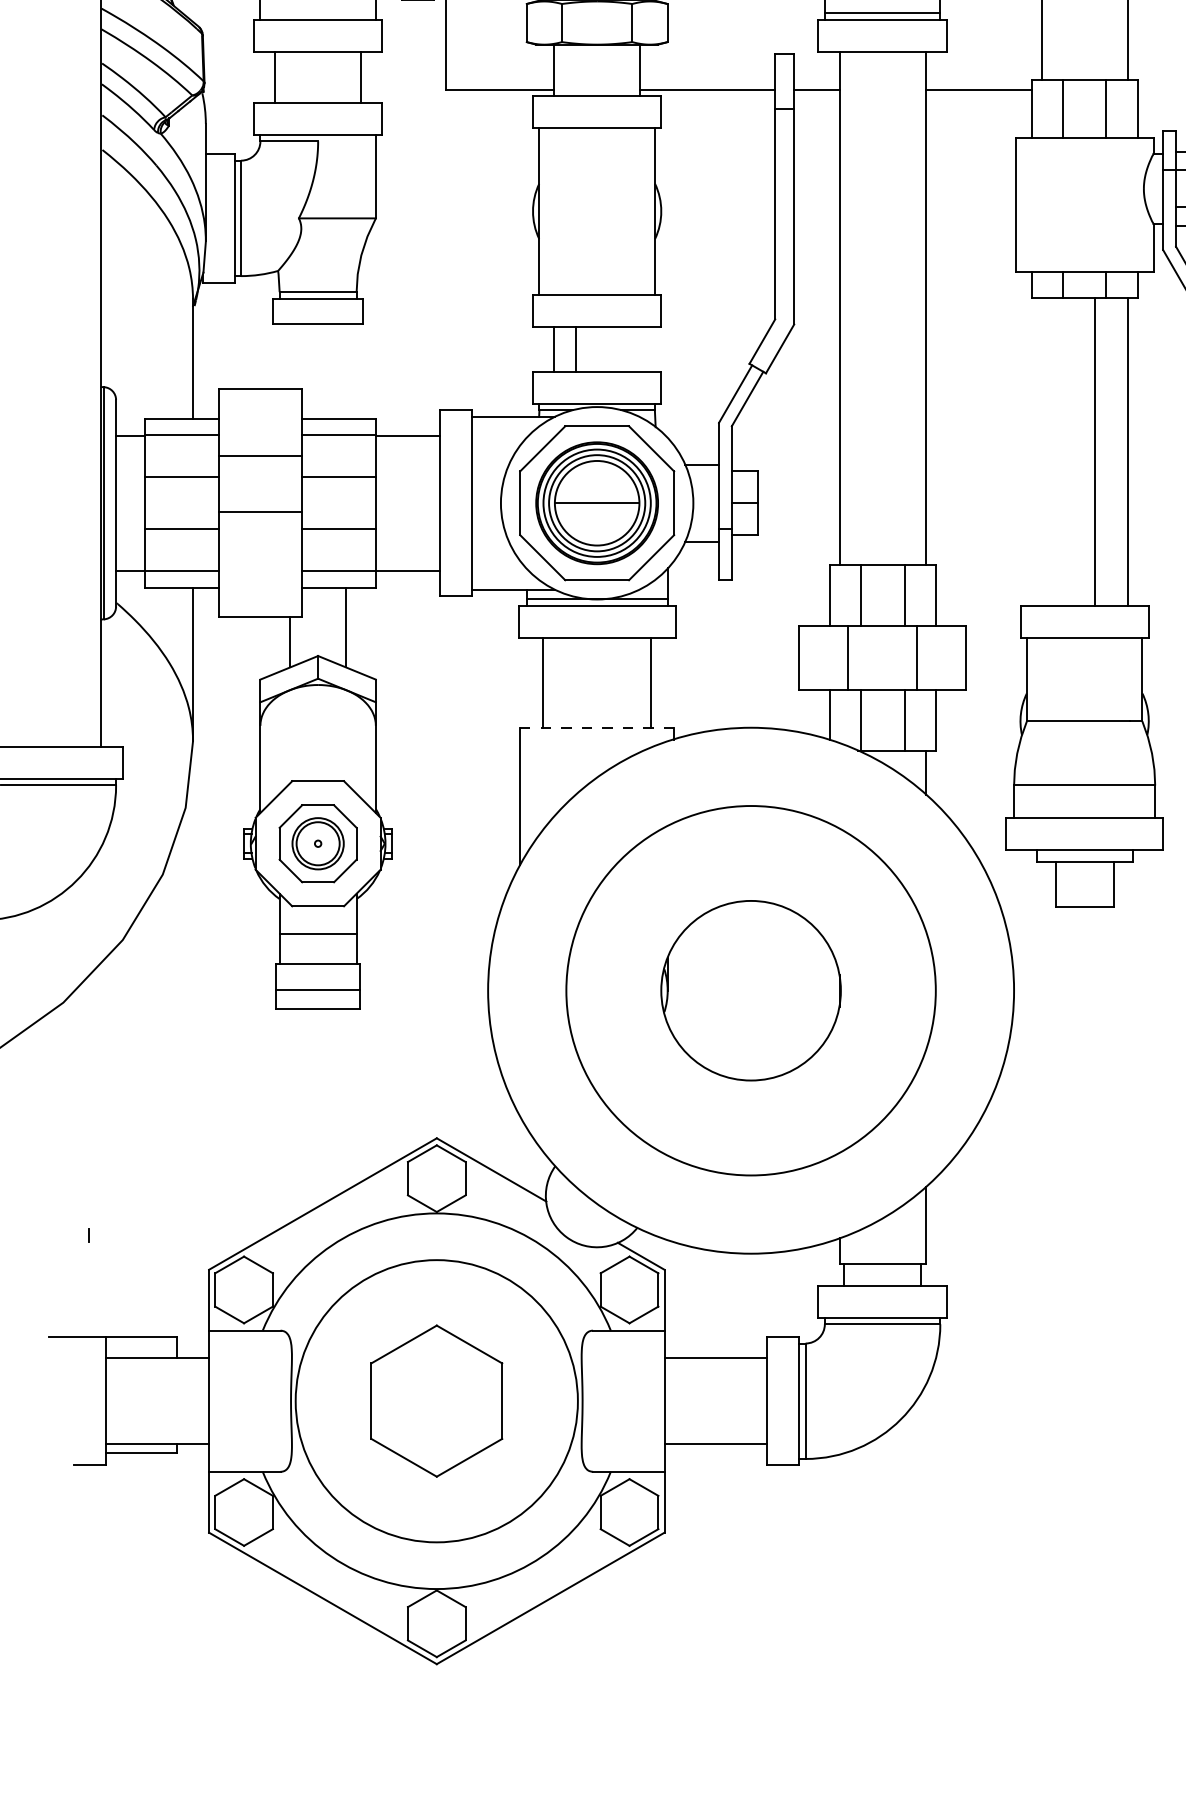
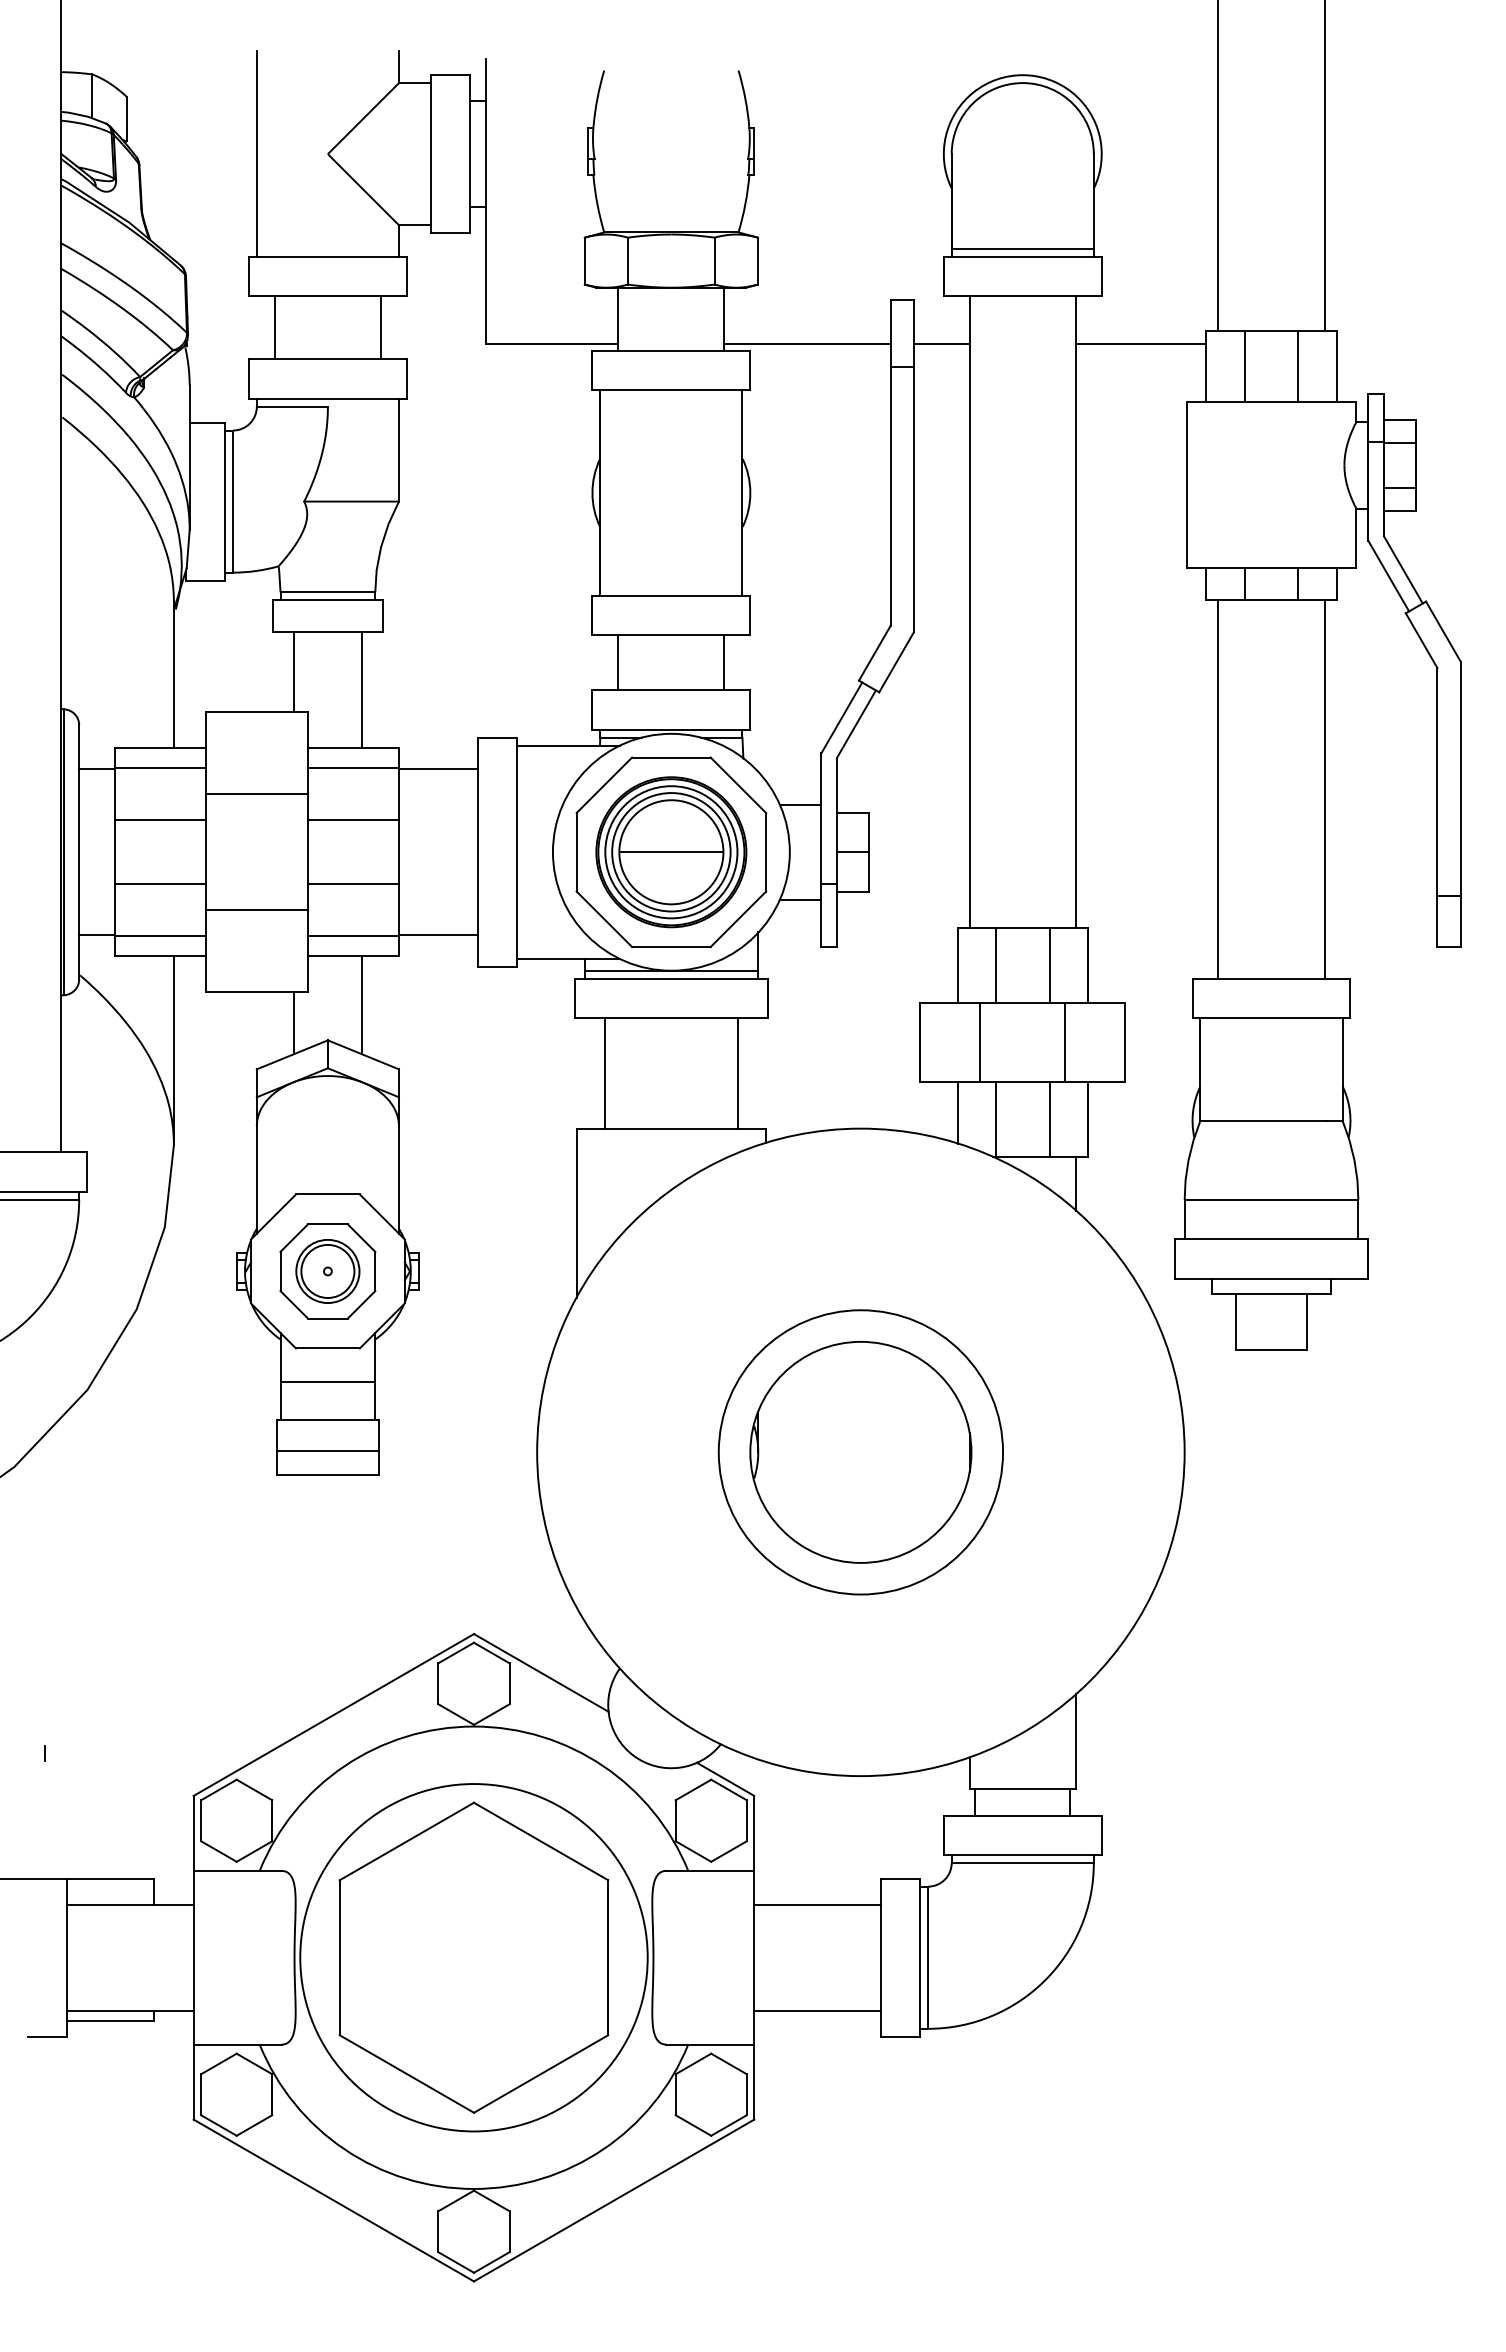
line: (576, 349) -> (724, 662), moved
line: (290, 356) -> (293, 671), added
line: (346, 371) -> (362, 689), added
line: (1095, 451) -> (1218, 788), moved
line: (260, 512) -> (256, 910), moved
line: (597, 727) -> (671, 1128), dashed -> solid
circle: (750, 990) -> (860, 1452), size x0.62
part: (436, 1401) -> (473, 1957), size x1.67

